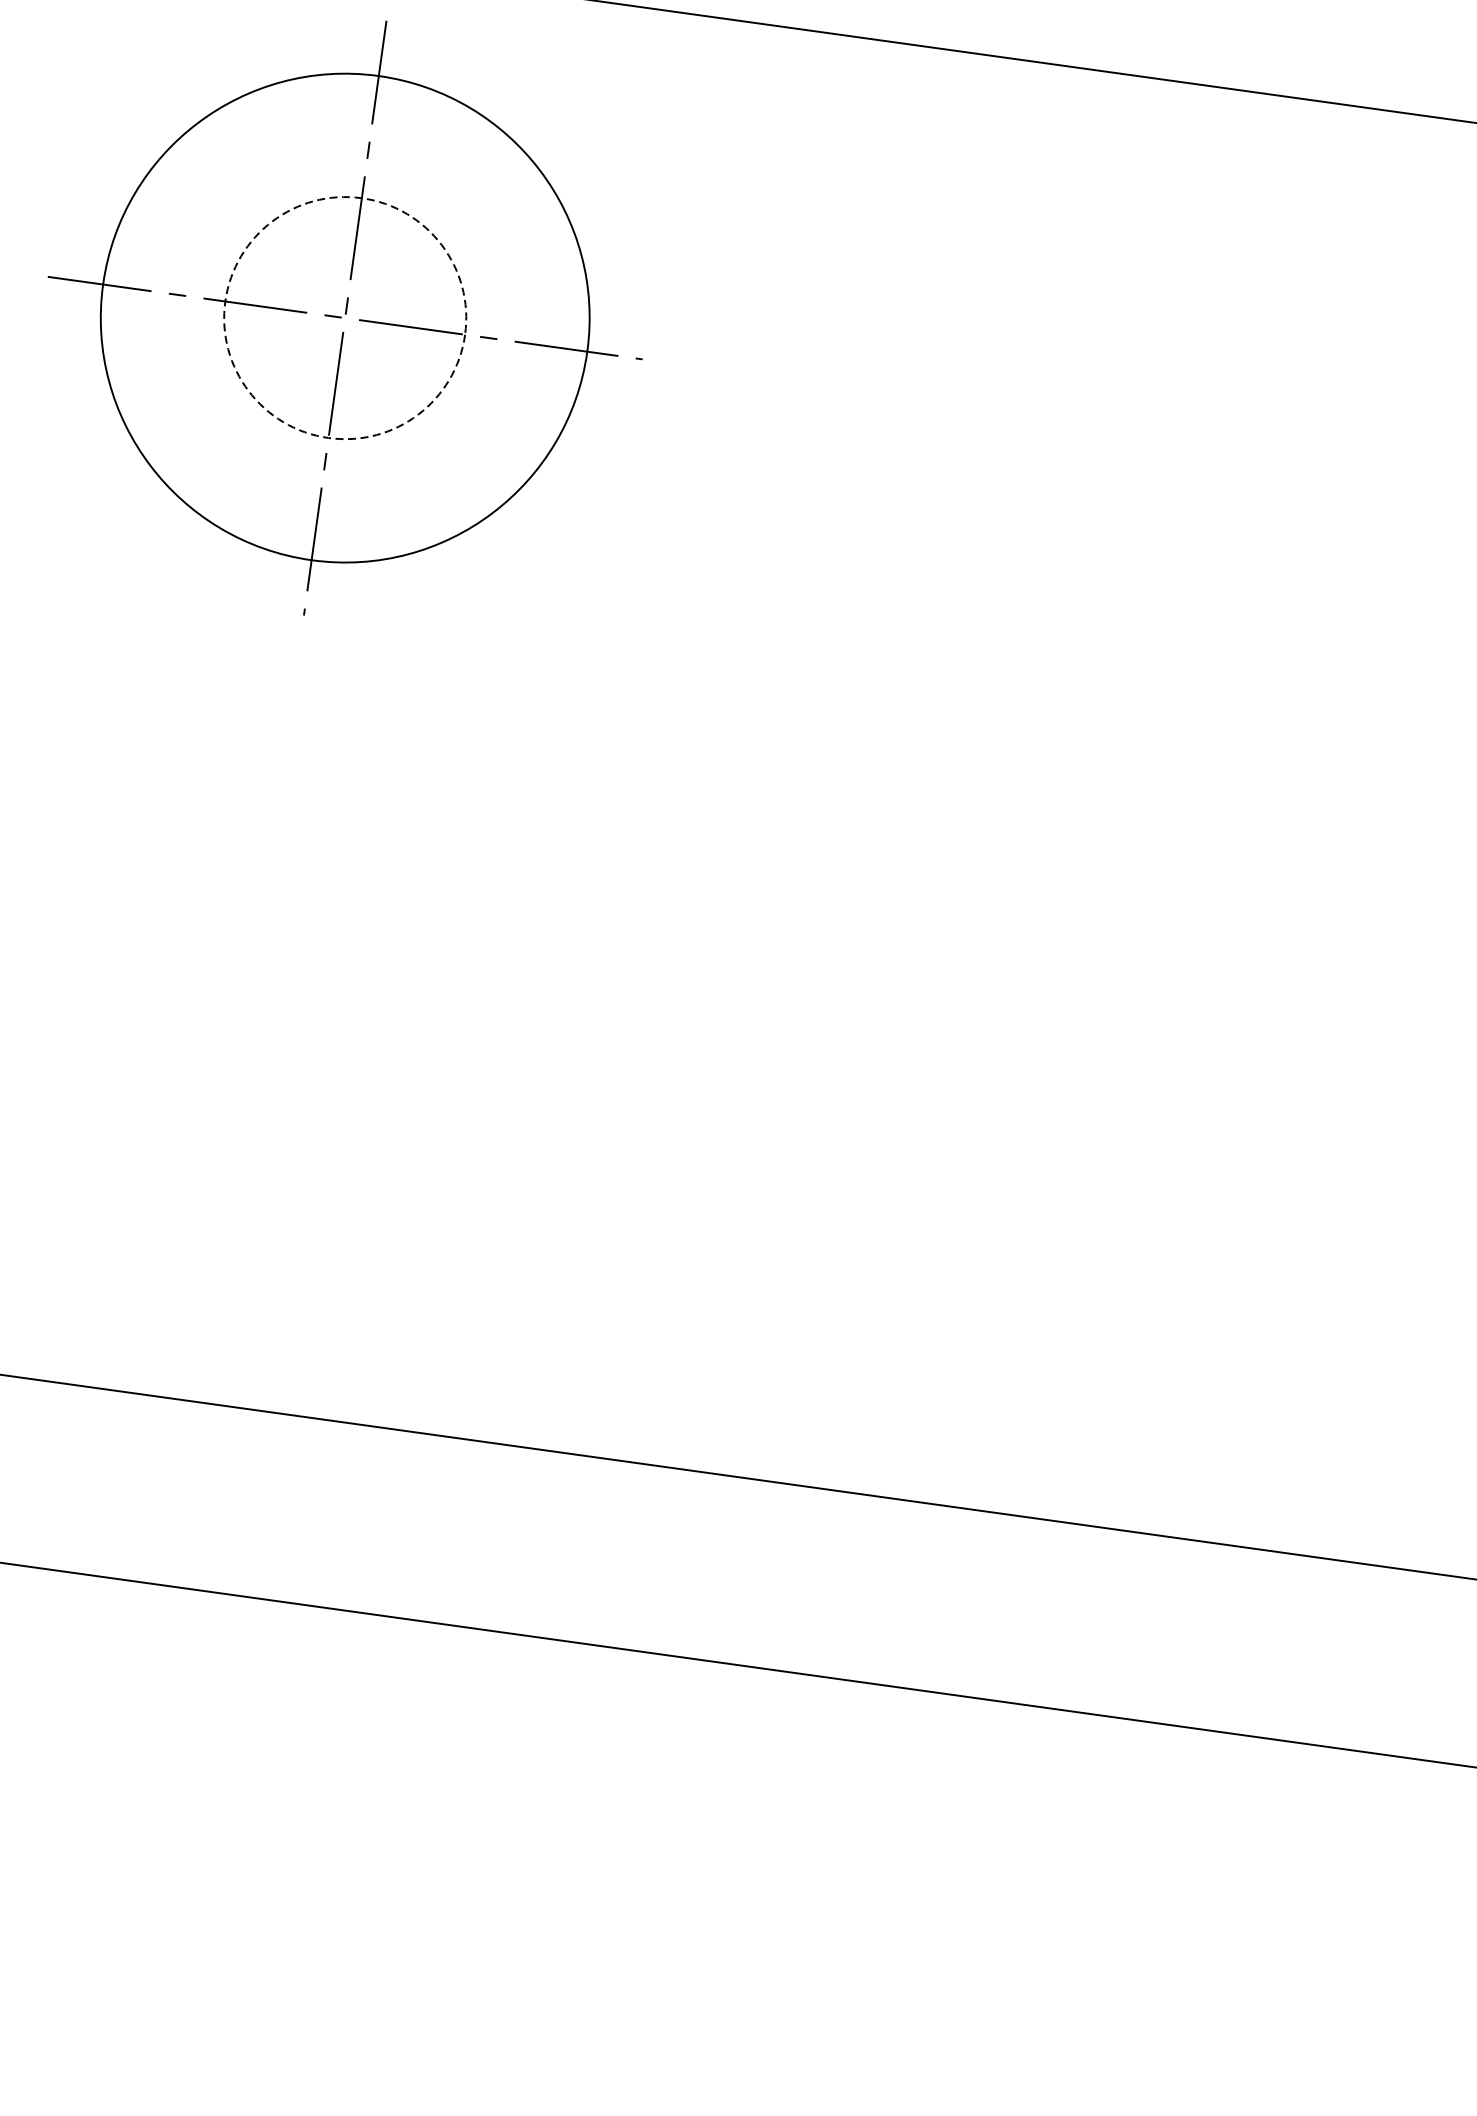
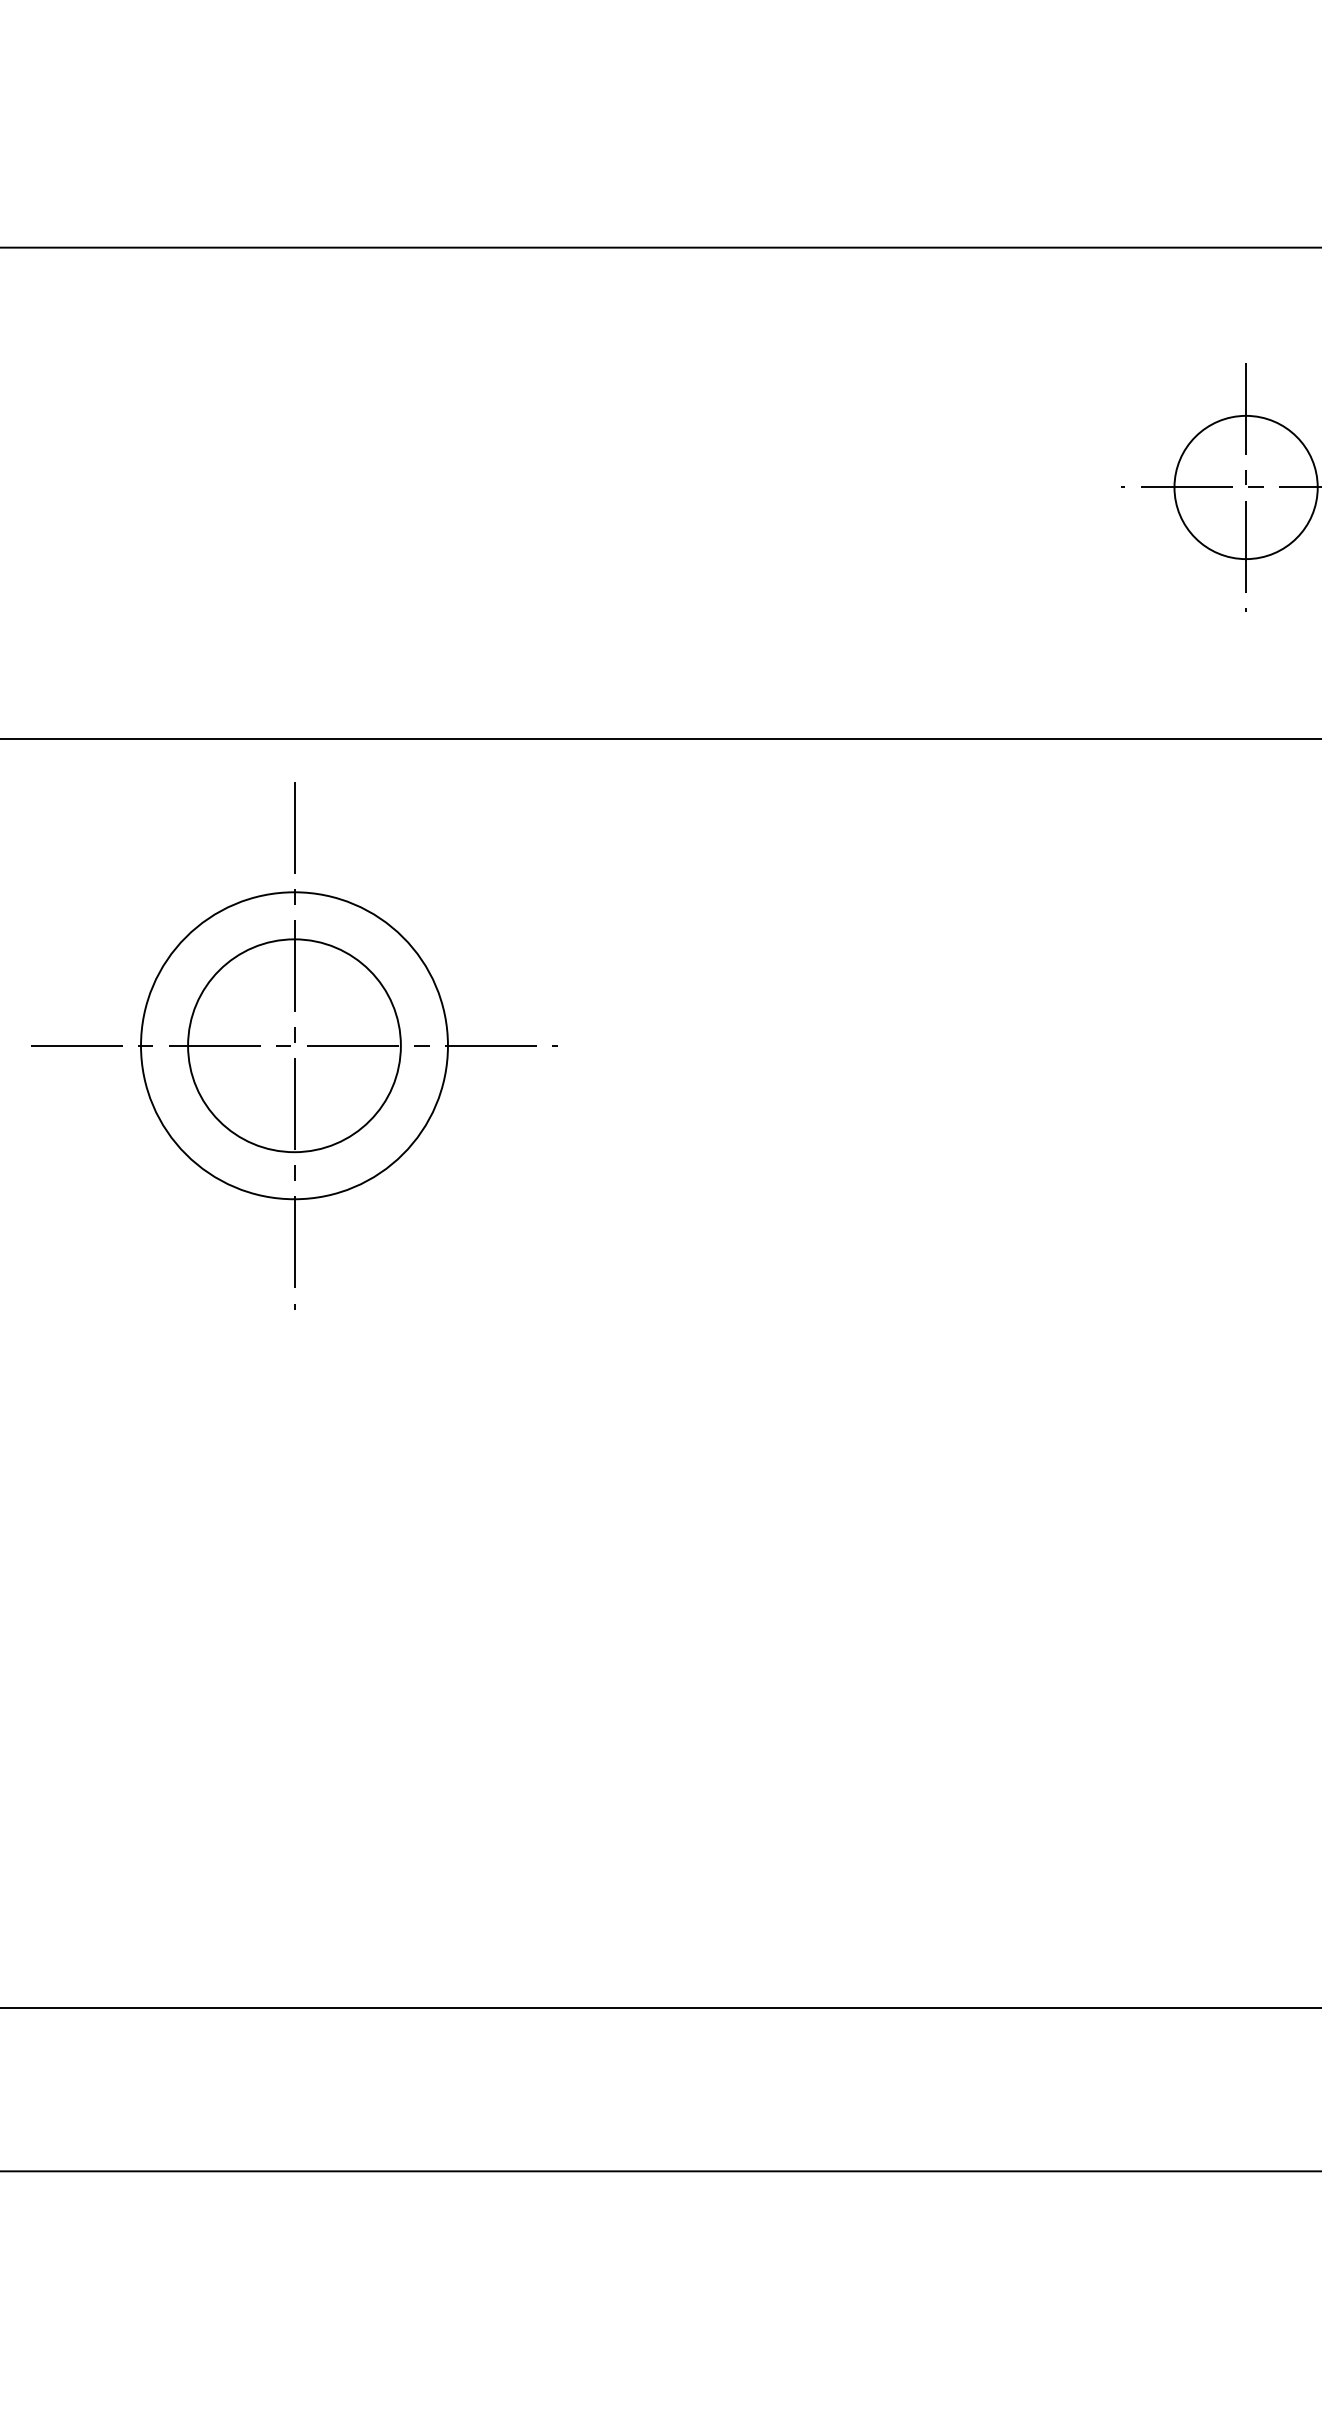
circle: (345, 317) -> (294, 1045), dashed -> solid
circle: (345, 317) -> (294, 1045), size x0.71

